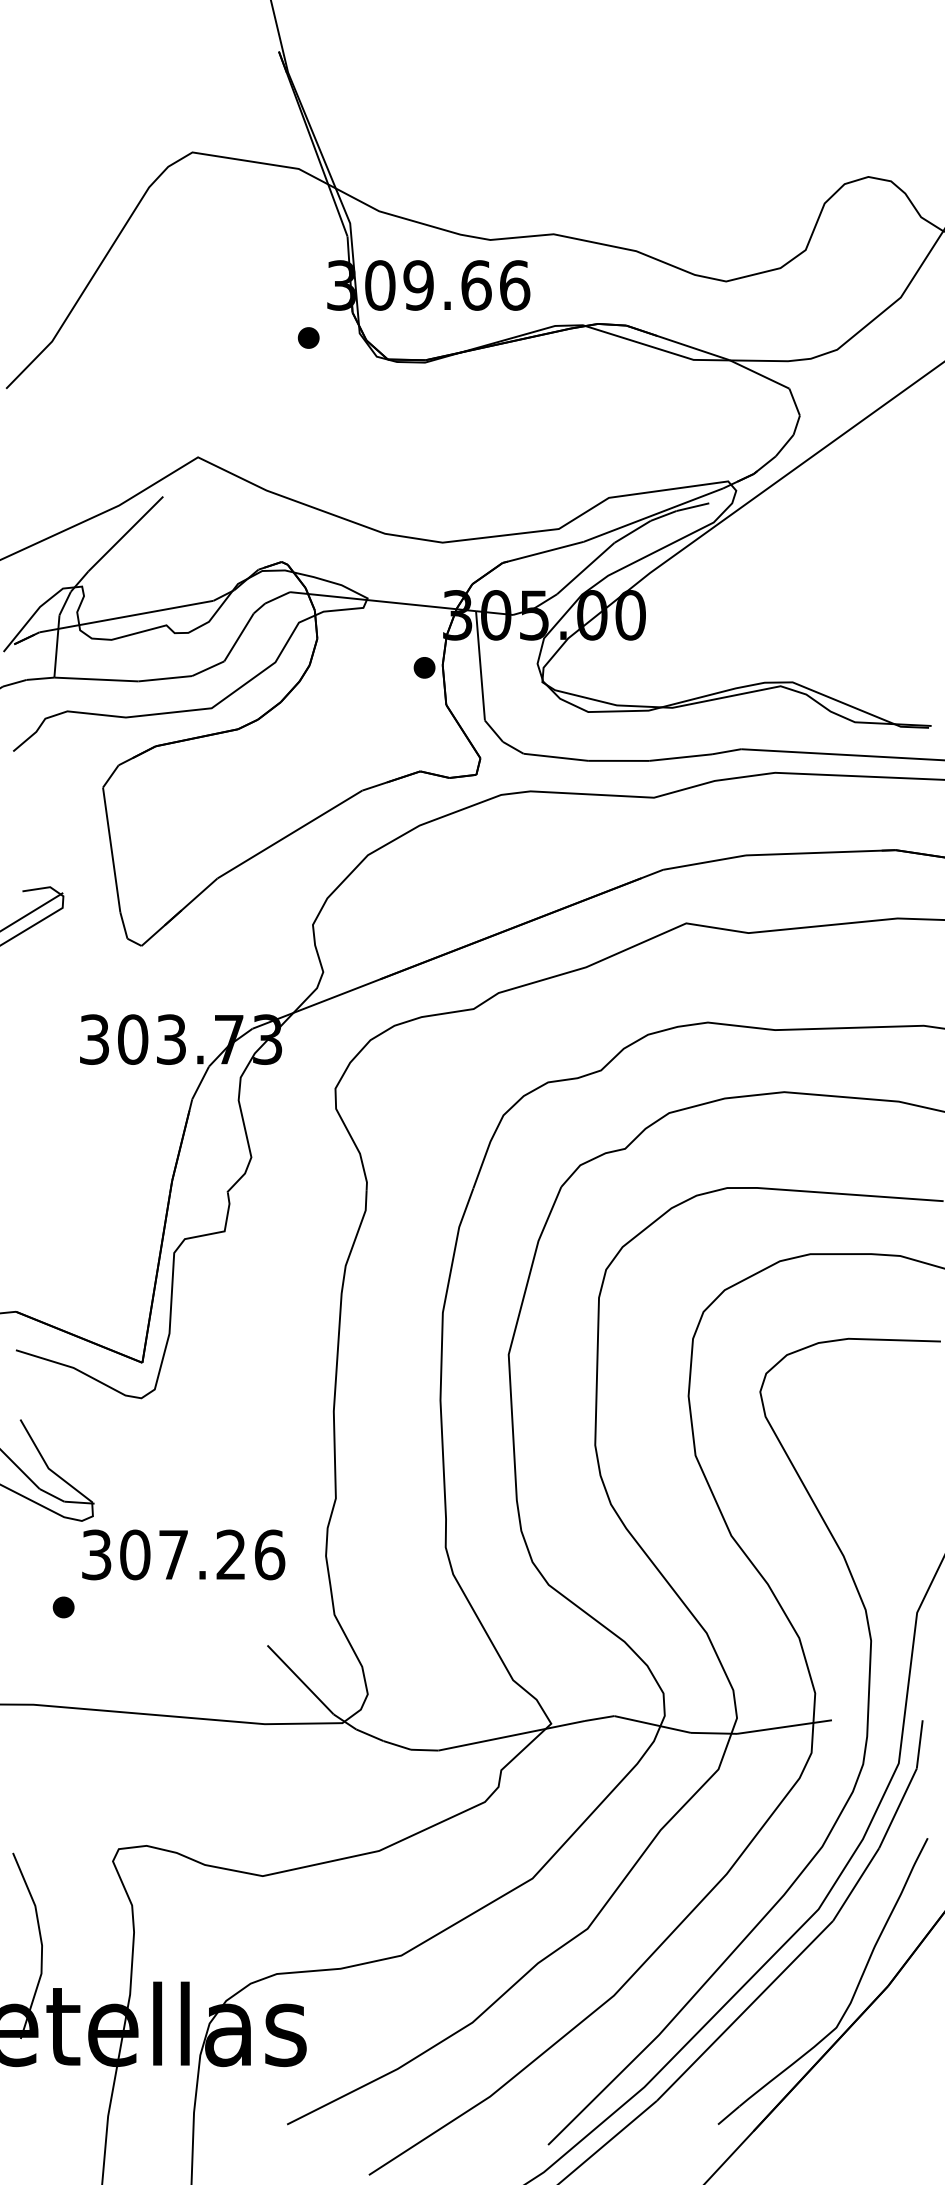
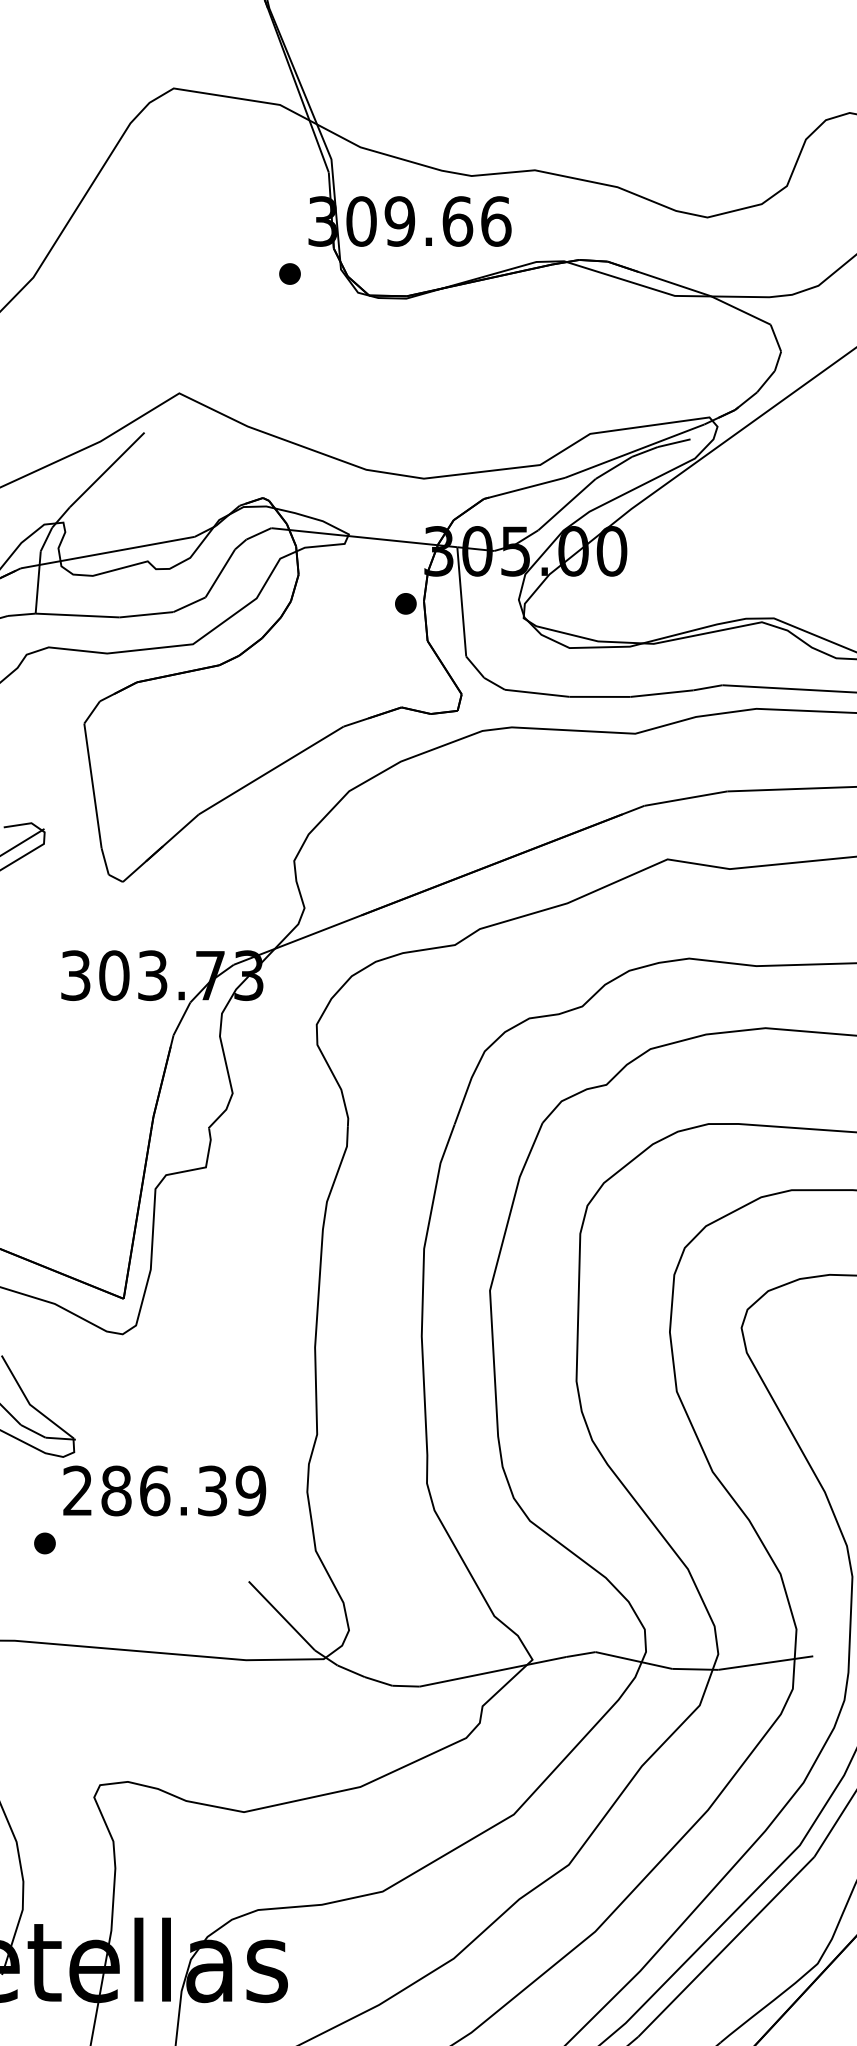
text: (183, 1554) -> (164, 1490), 307.26 -> 286.39

